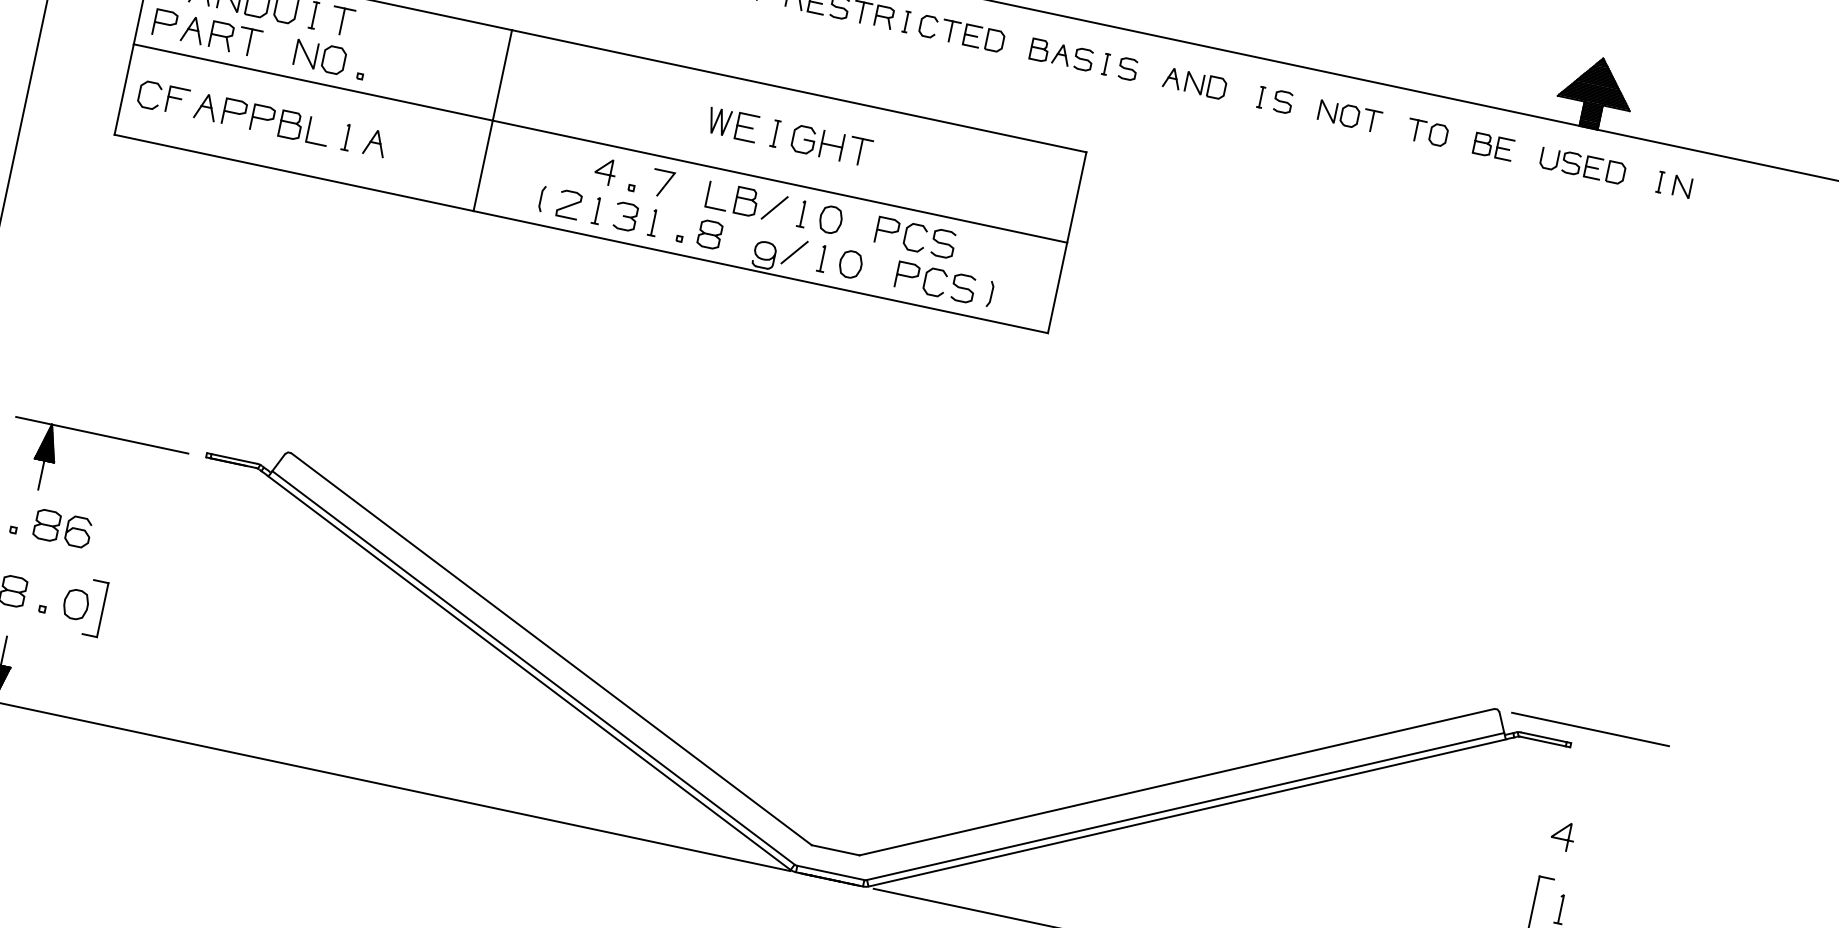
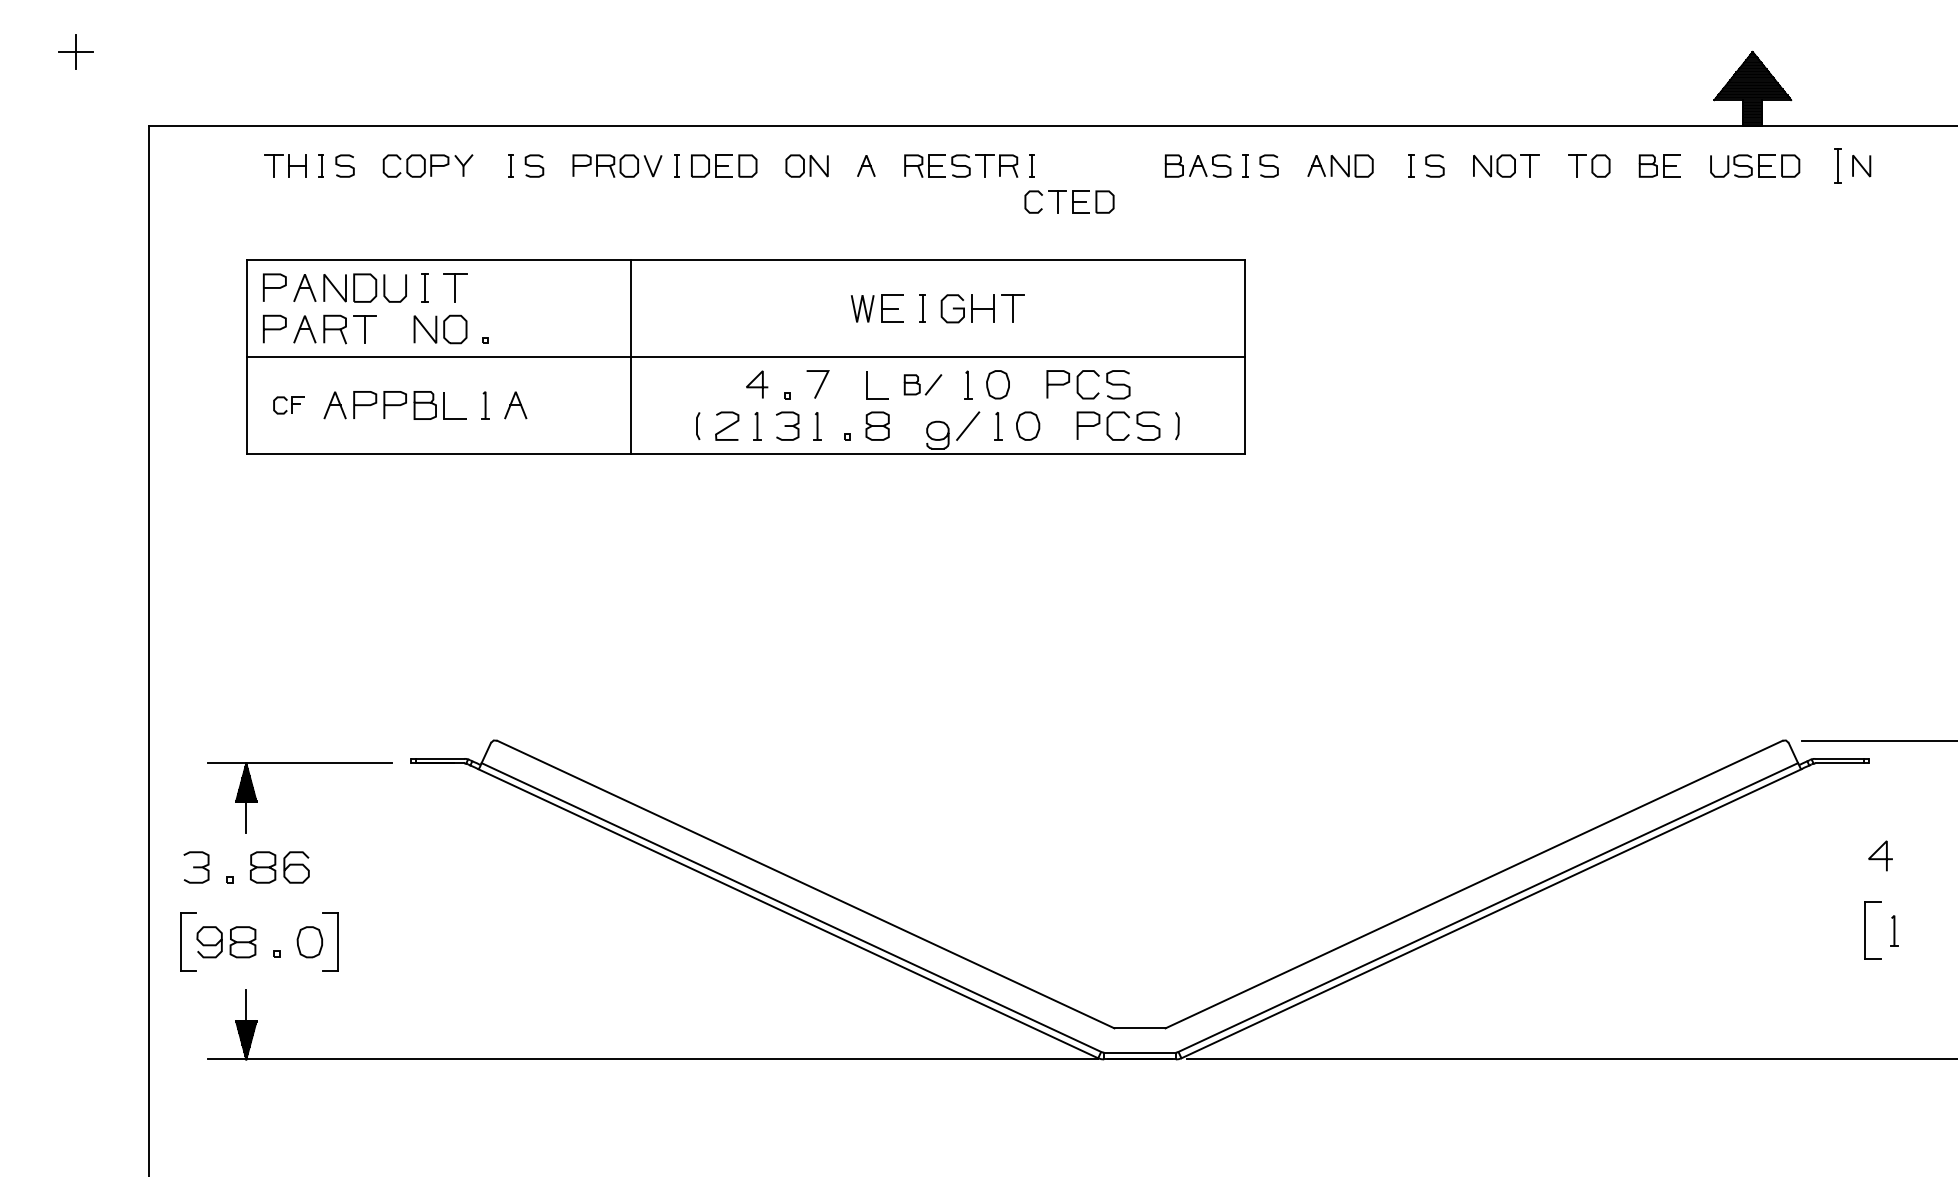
part: (961, 33) -> (1069, 201), moved
part: (163, 98) -> (289, 405), size x0.6
part: (1660, 181) -> (1837, 165), size x1.6
part: (760, 204) -> (922, 384), size x0.7

